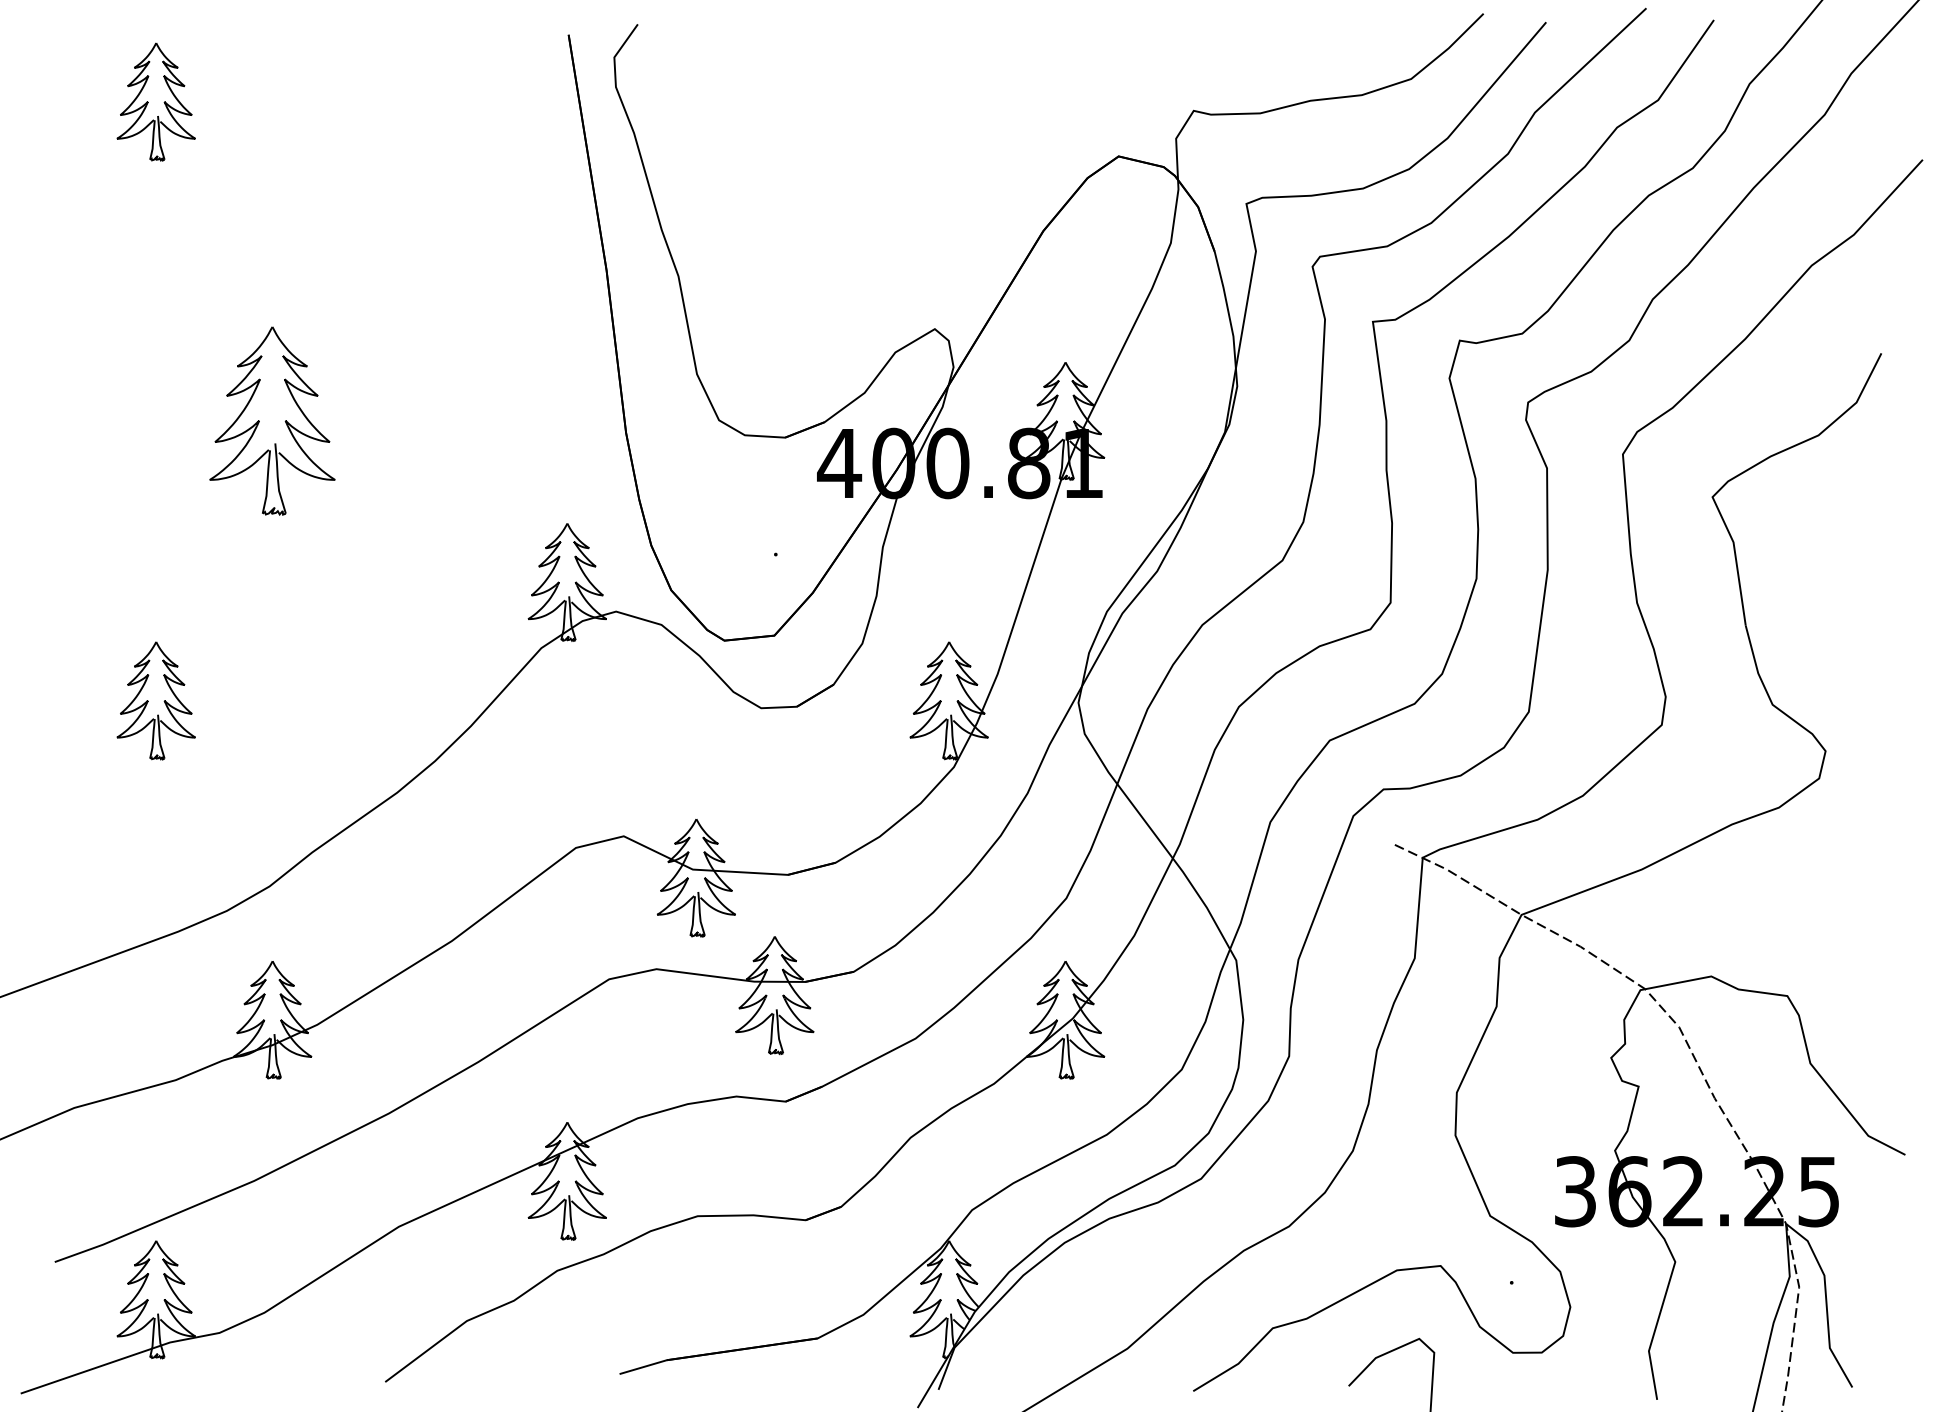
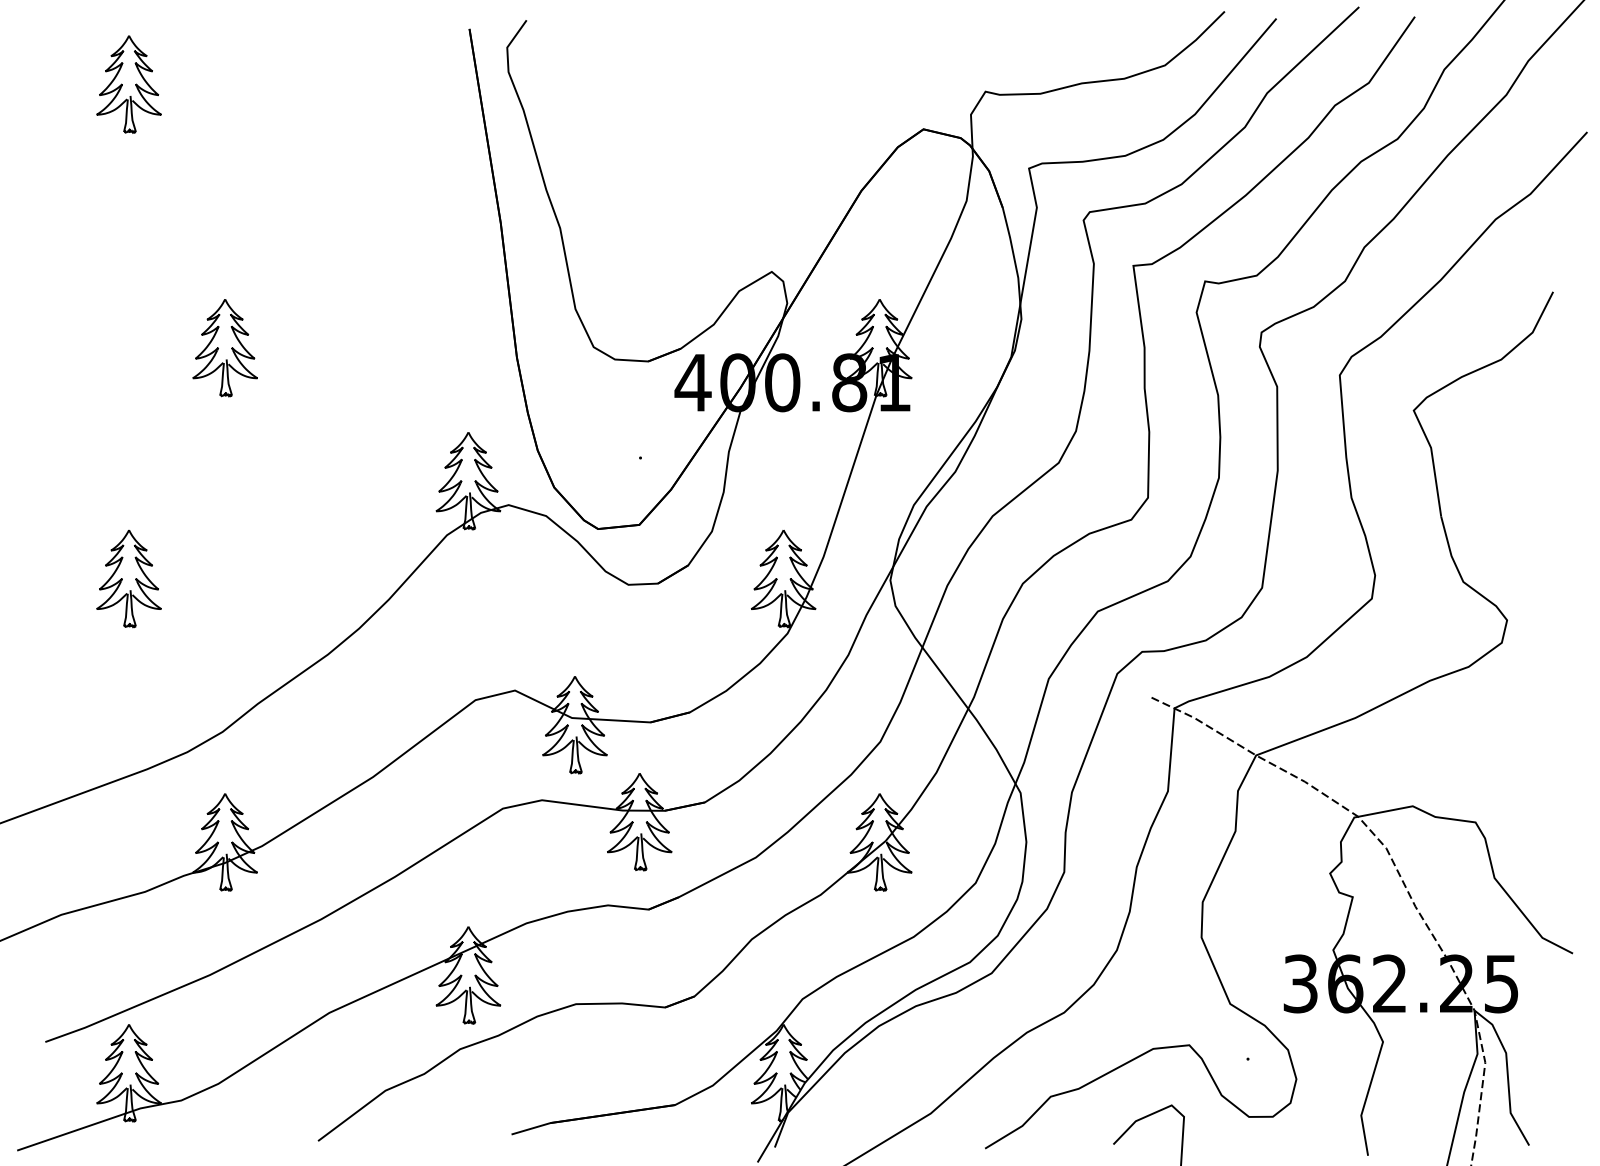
part: (272, 421) -> (225, 348), size x0.62

